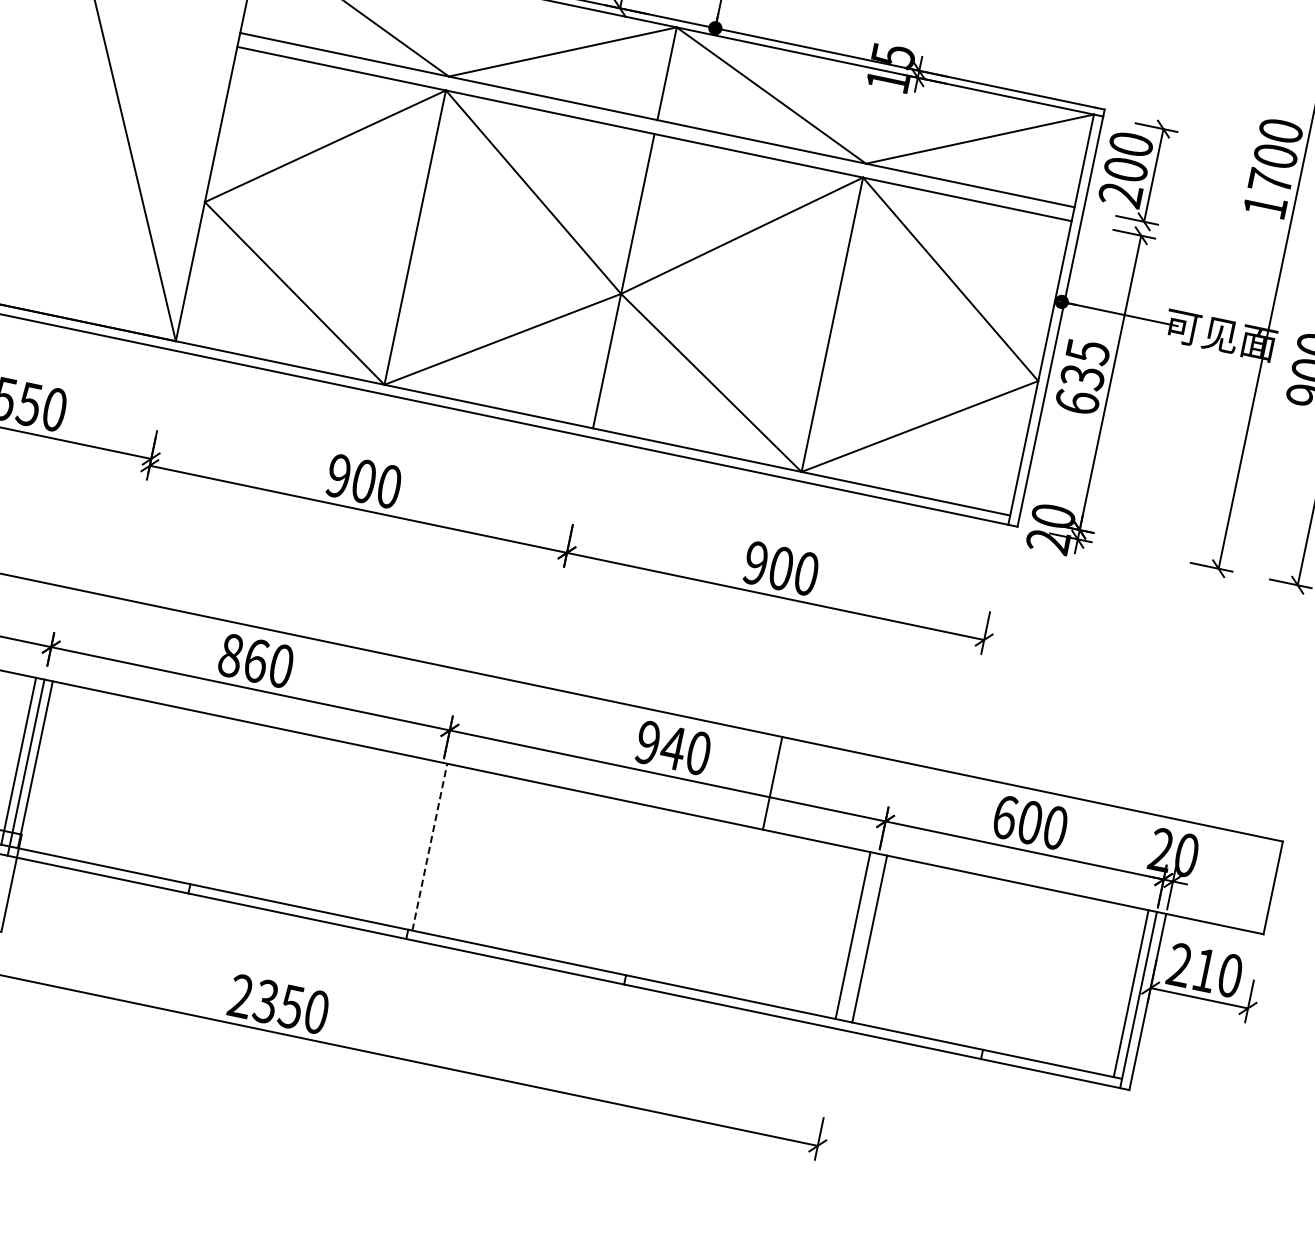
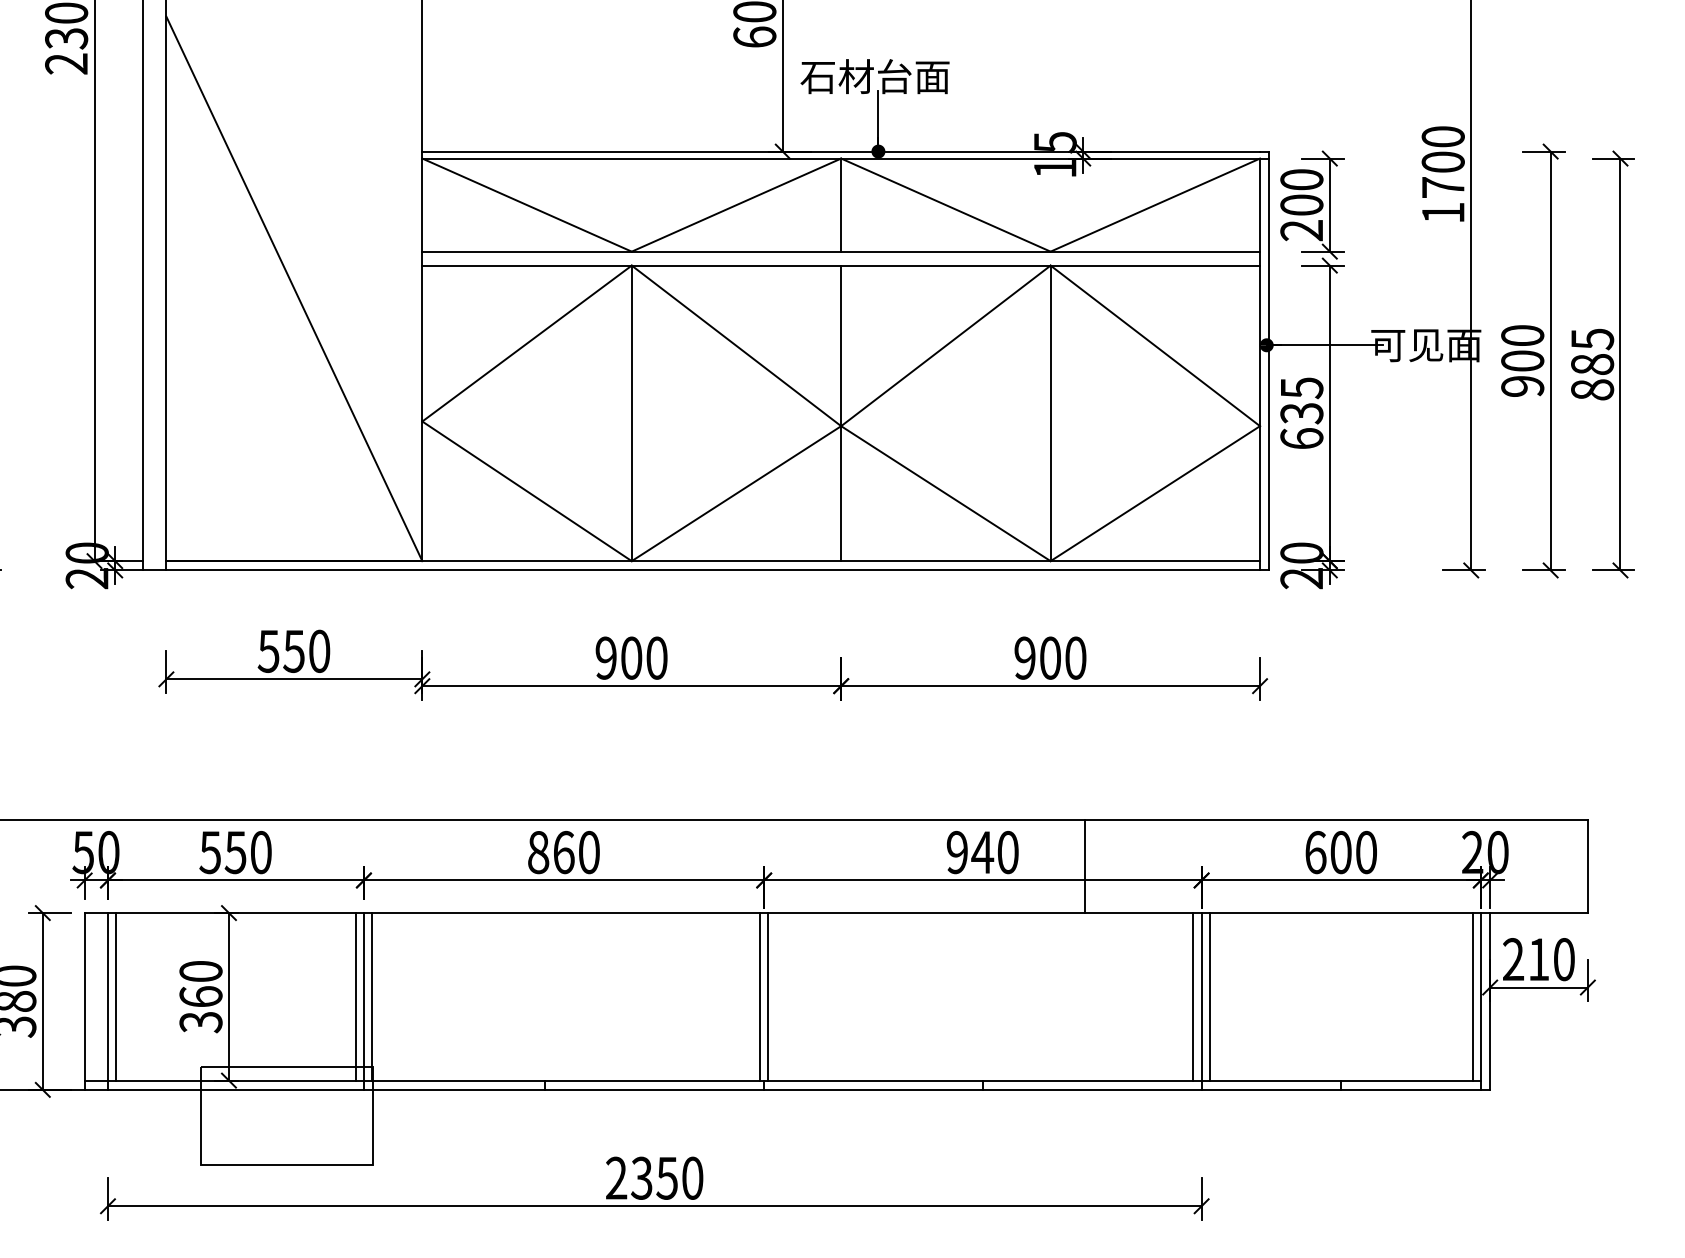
line: (421, 844) -> (759, 996), added
line: (430, 846) -> (768, 996), dashed -> solid
line: (860, 941) -> (1201, 1001), added

